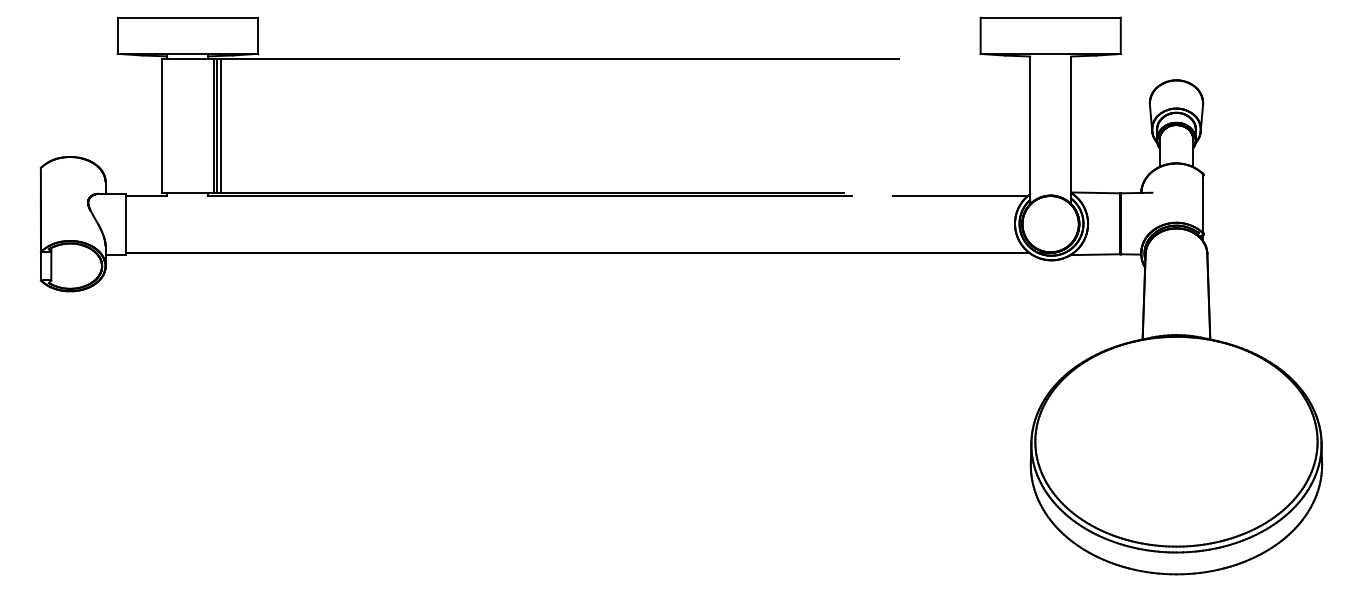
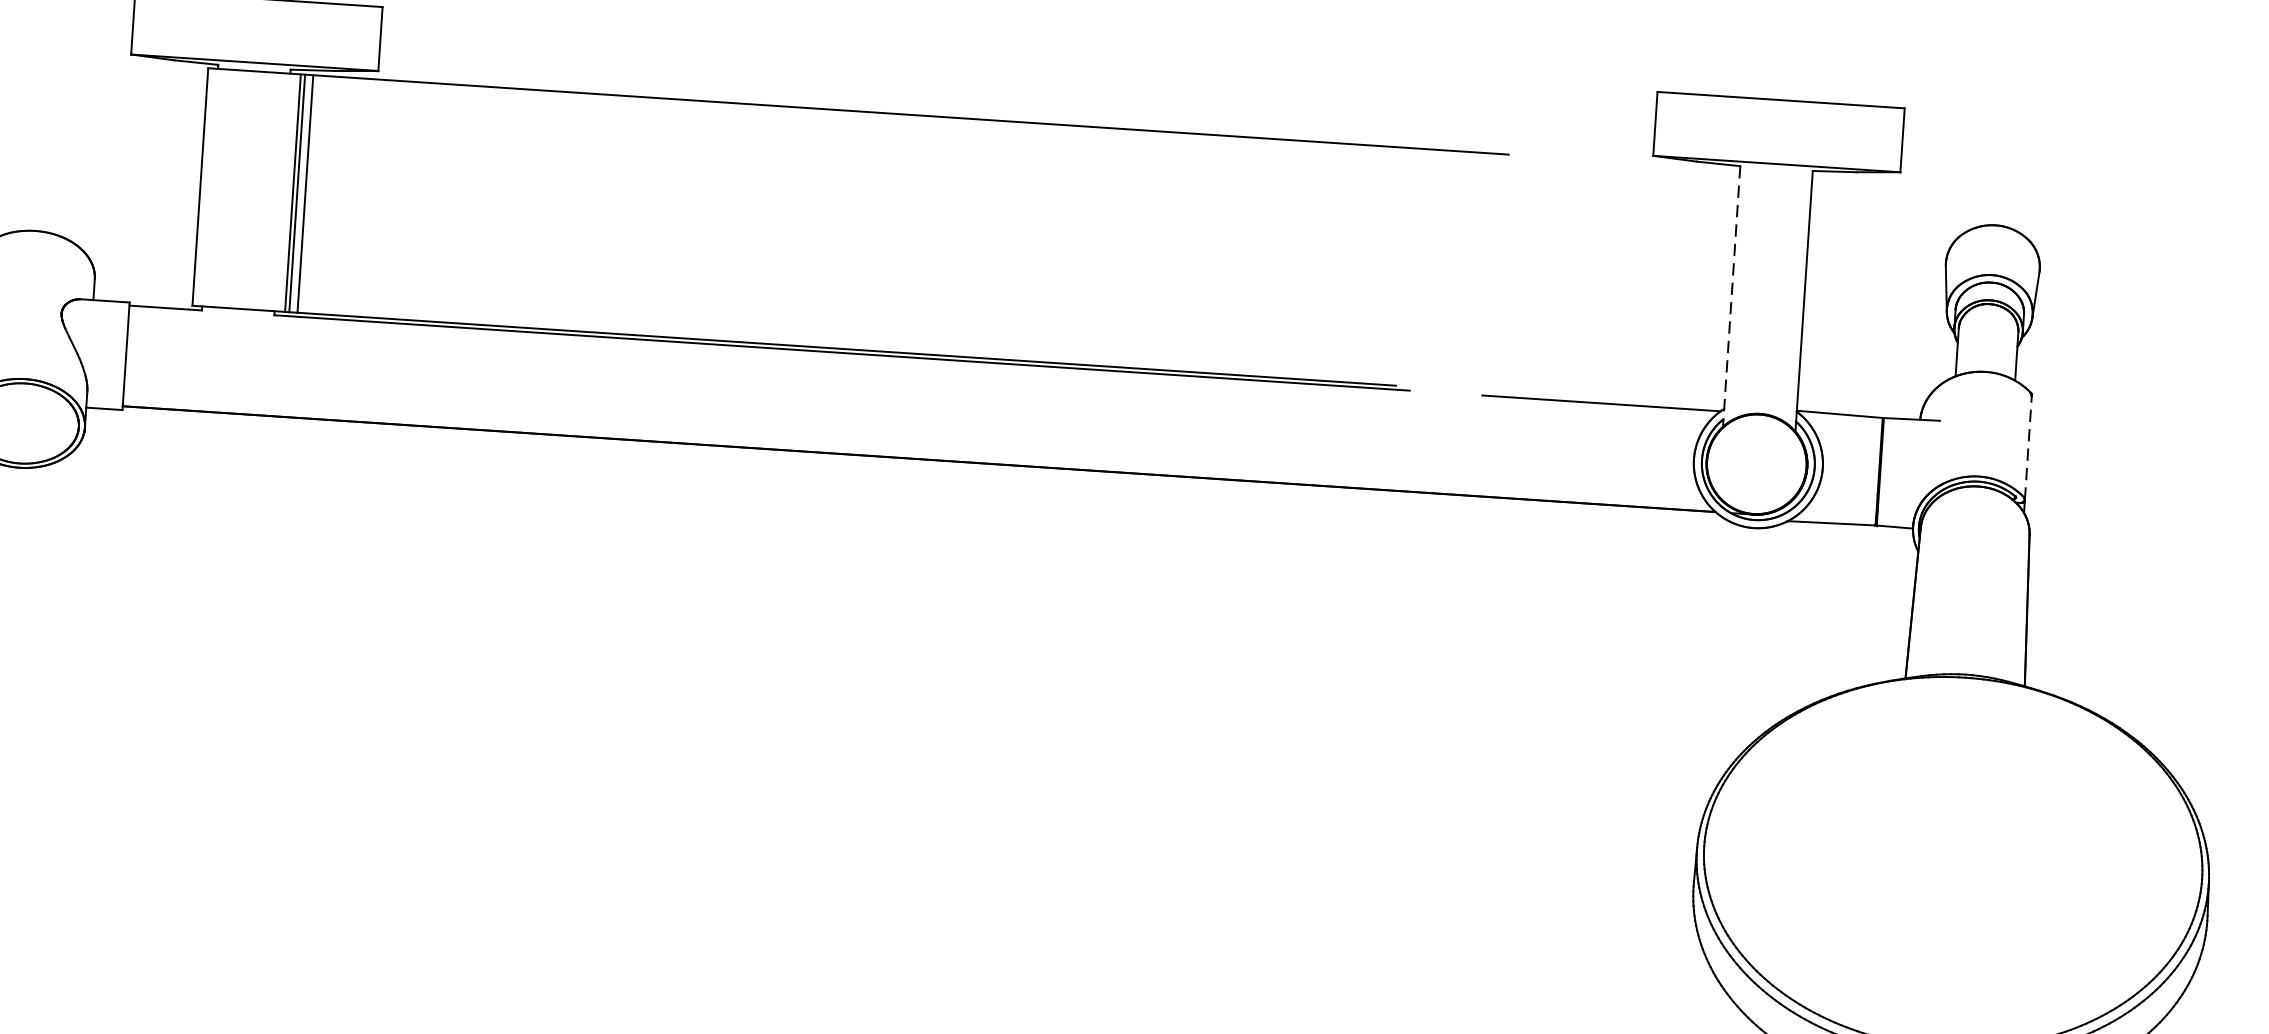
line: (1030, 130) -> (1732, 296), solid -> dashed
line: (1203, 204) -> (2028, 447), solid -> dashed

